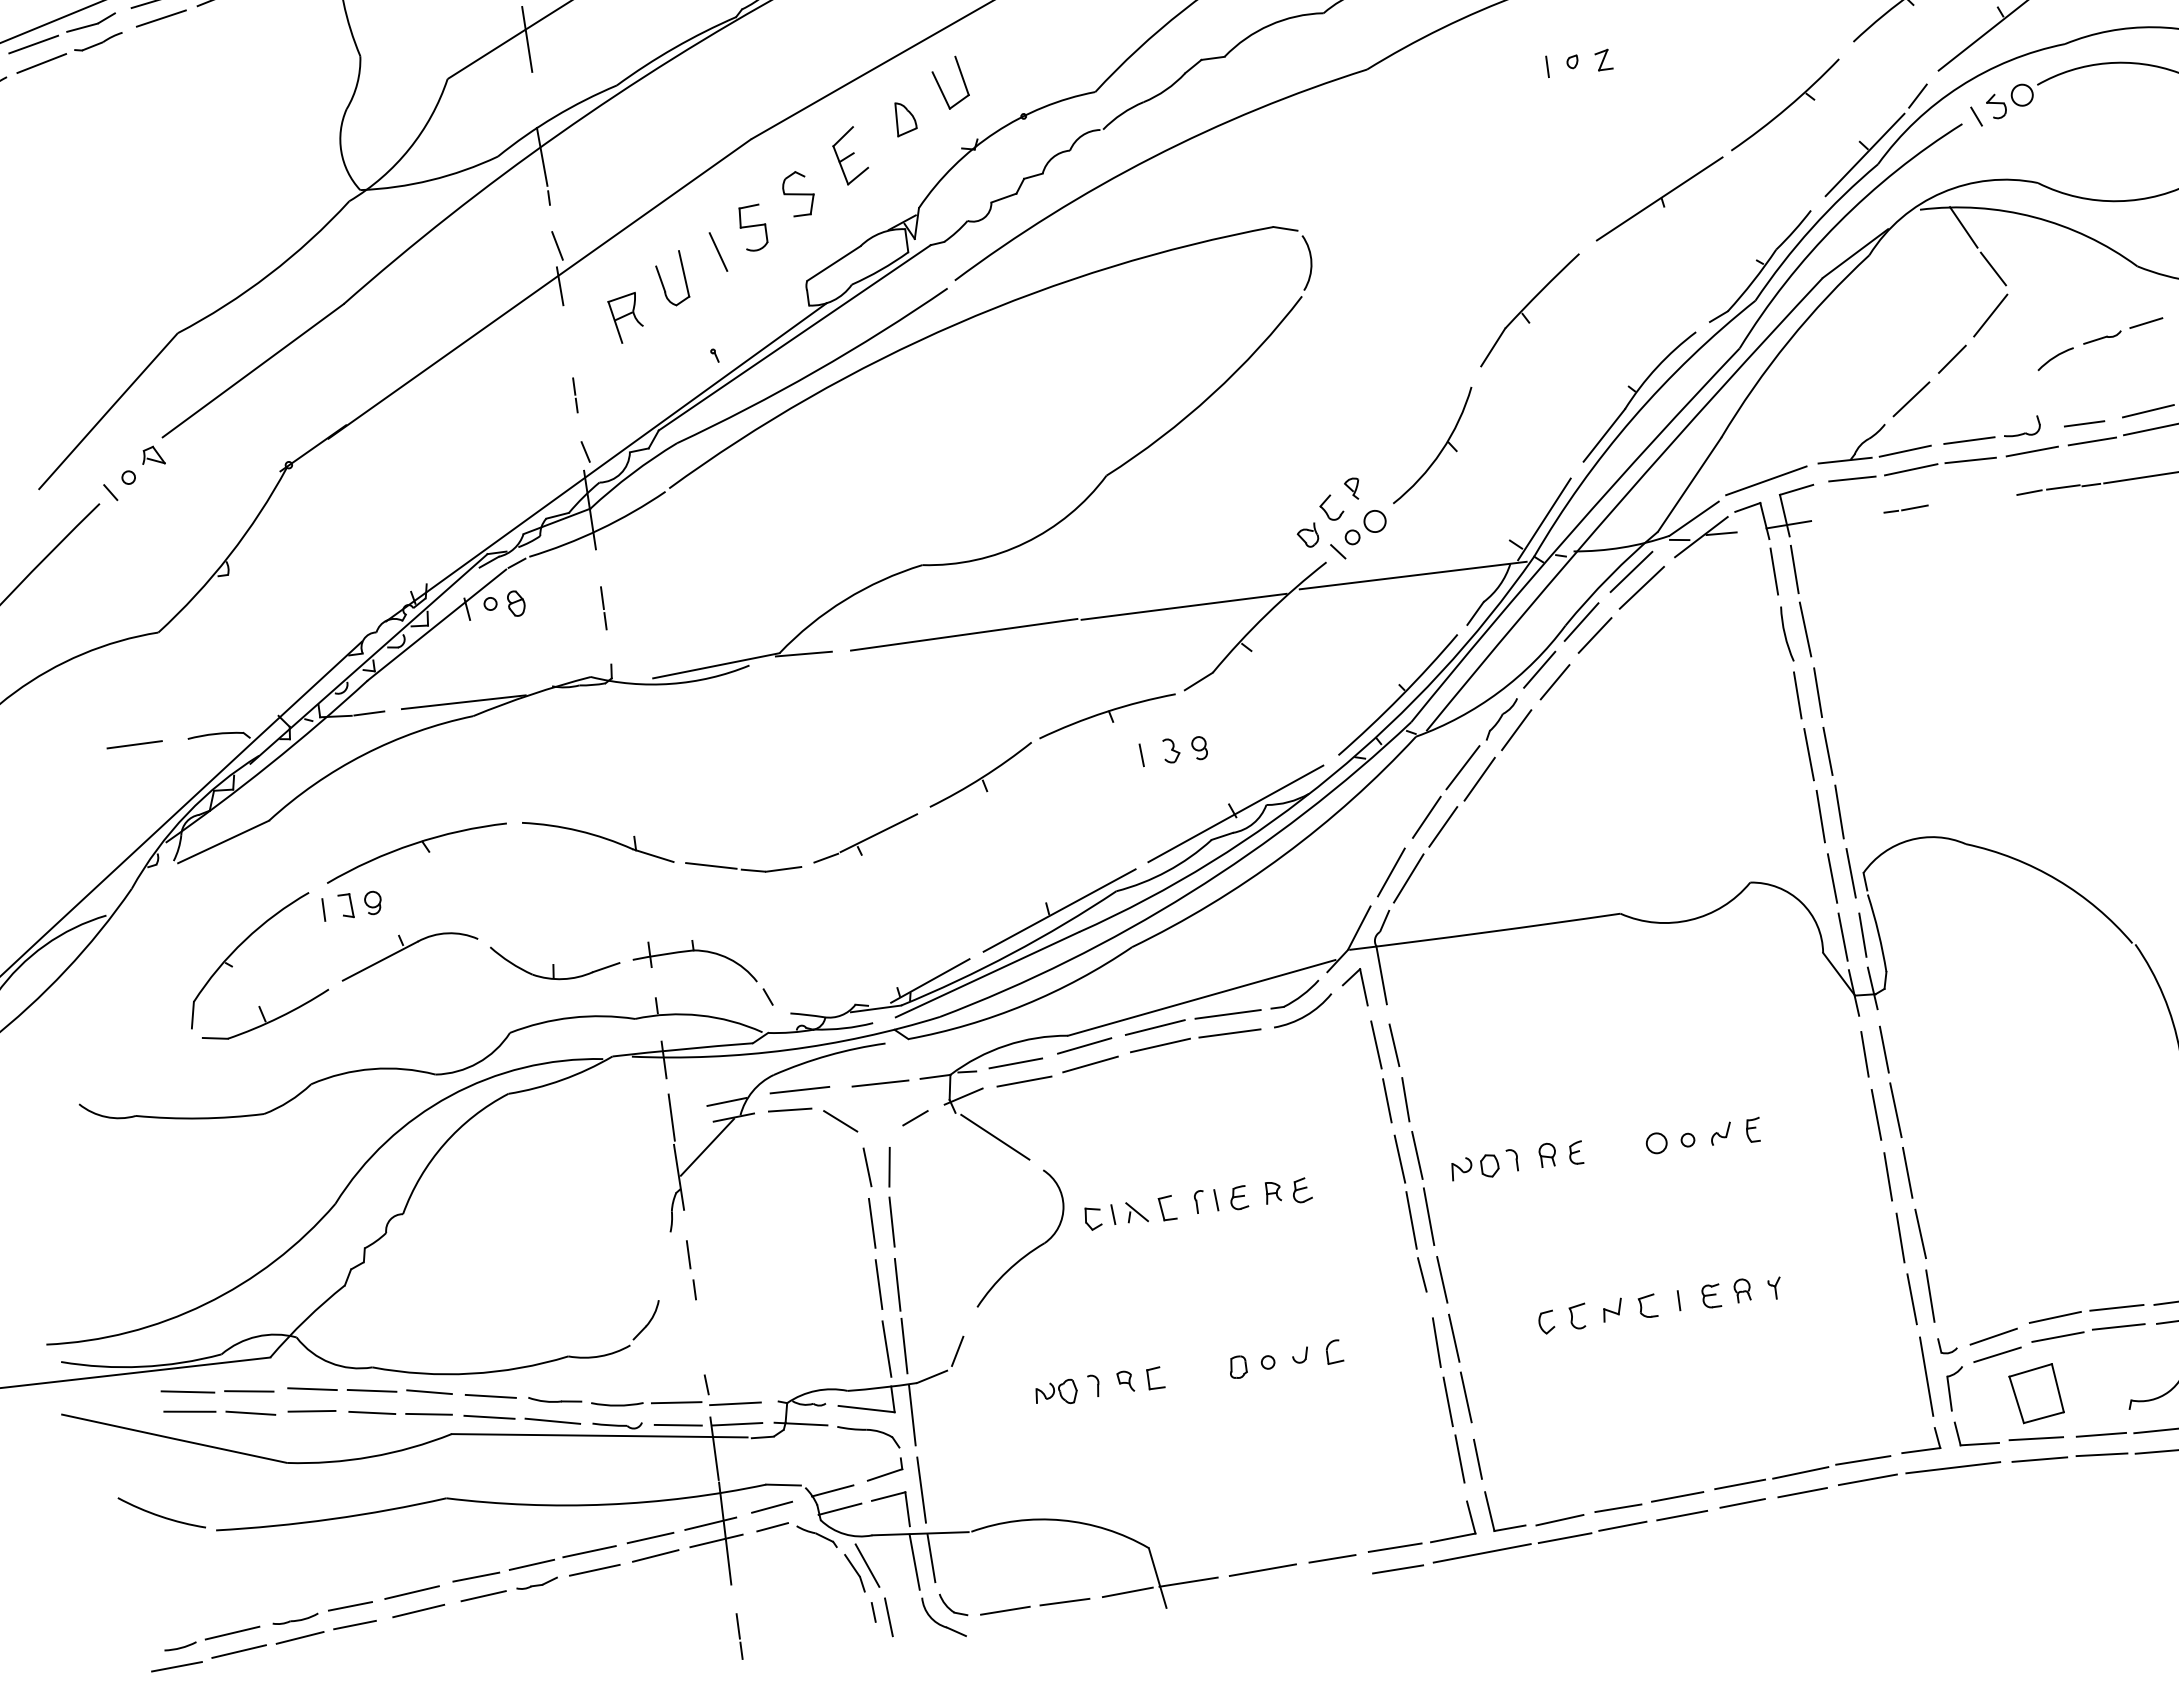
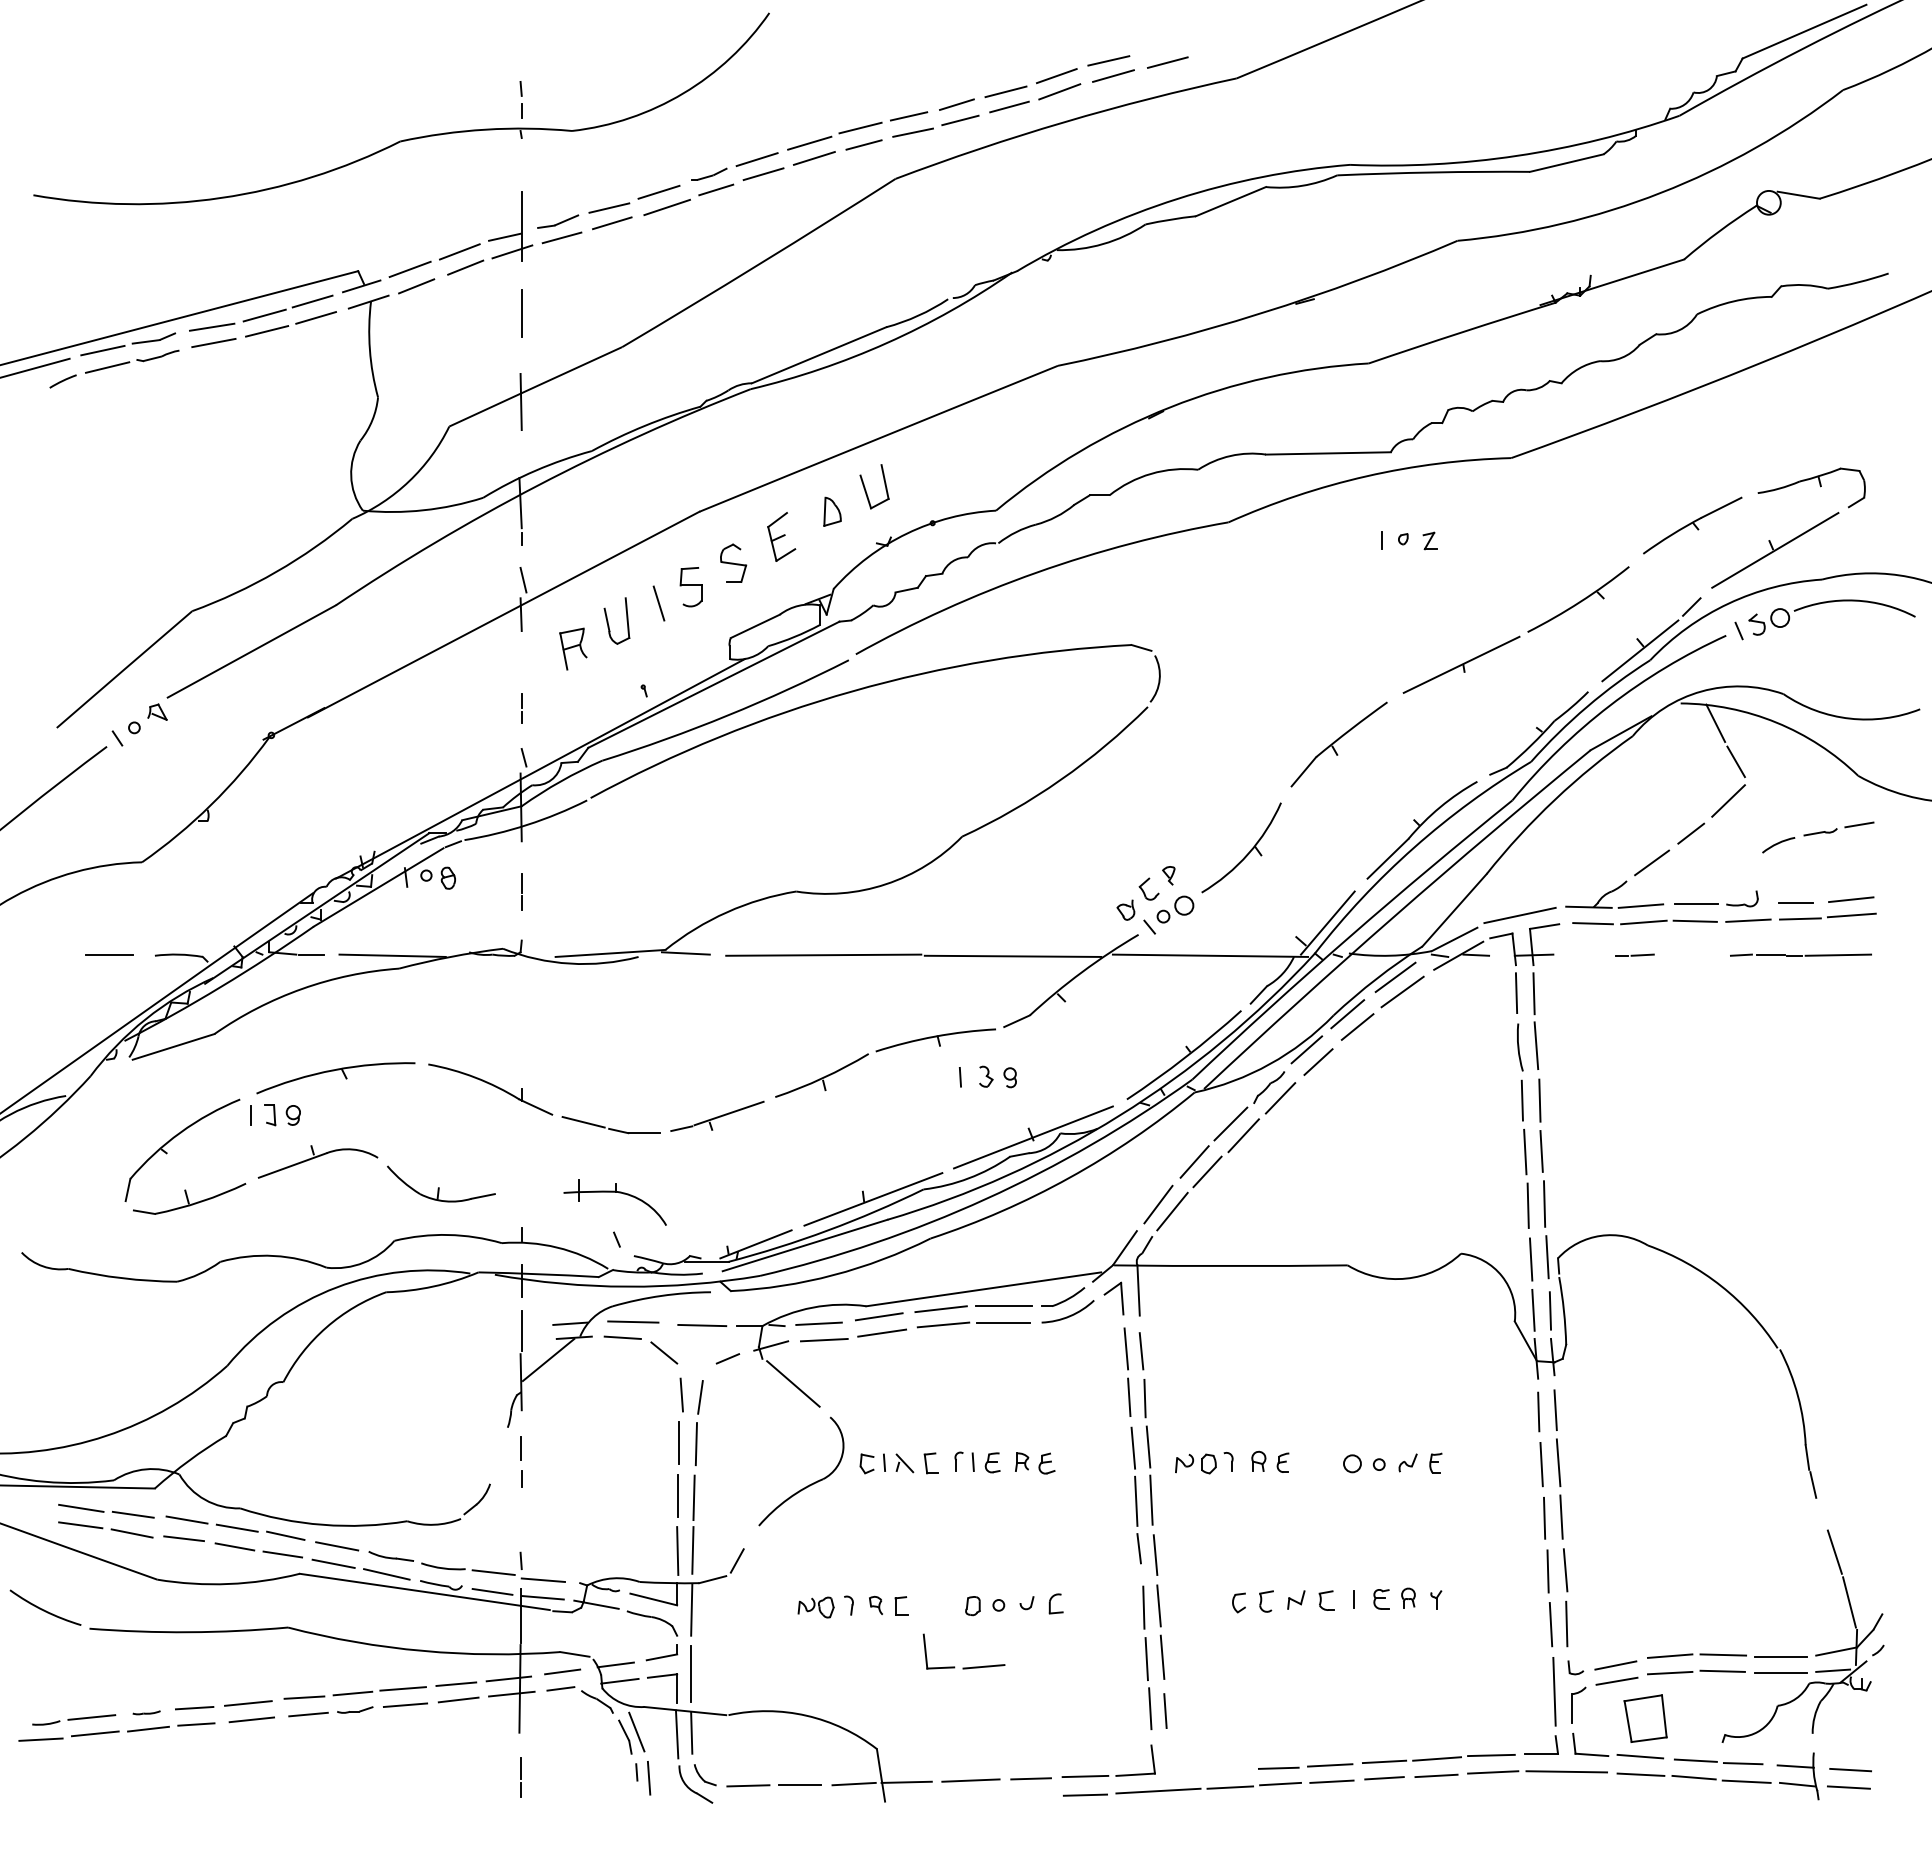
part: (691, 951) -> (614, 1192), moved
part: (1536, 1524) -> (963, 1667), moved
part: (295, 1618) -> (146, 1712), size x0.7

